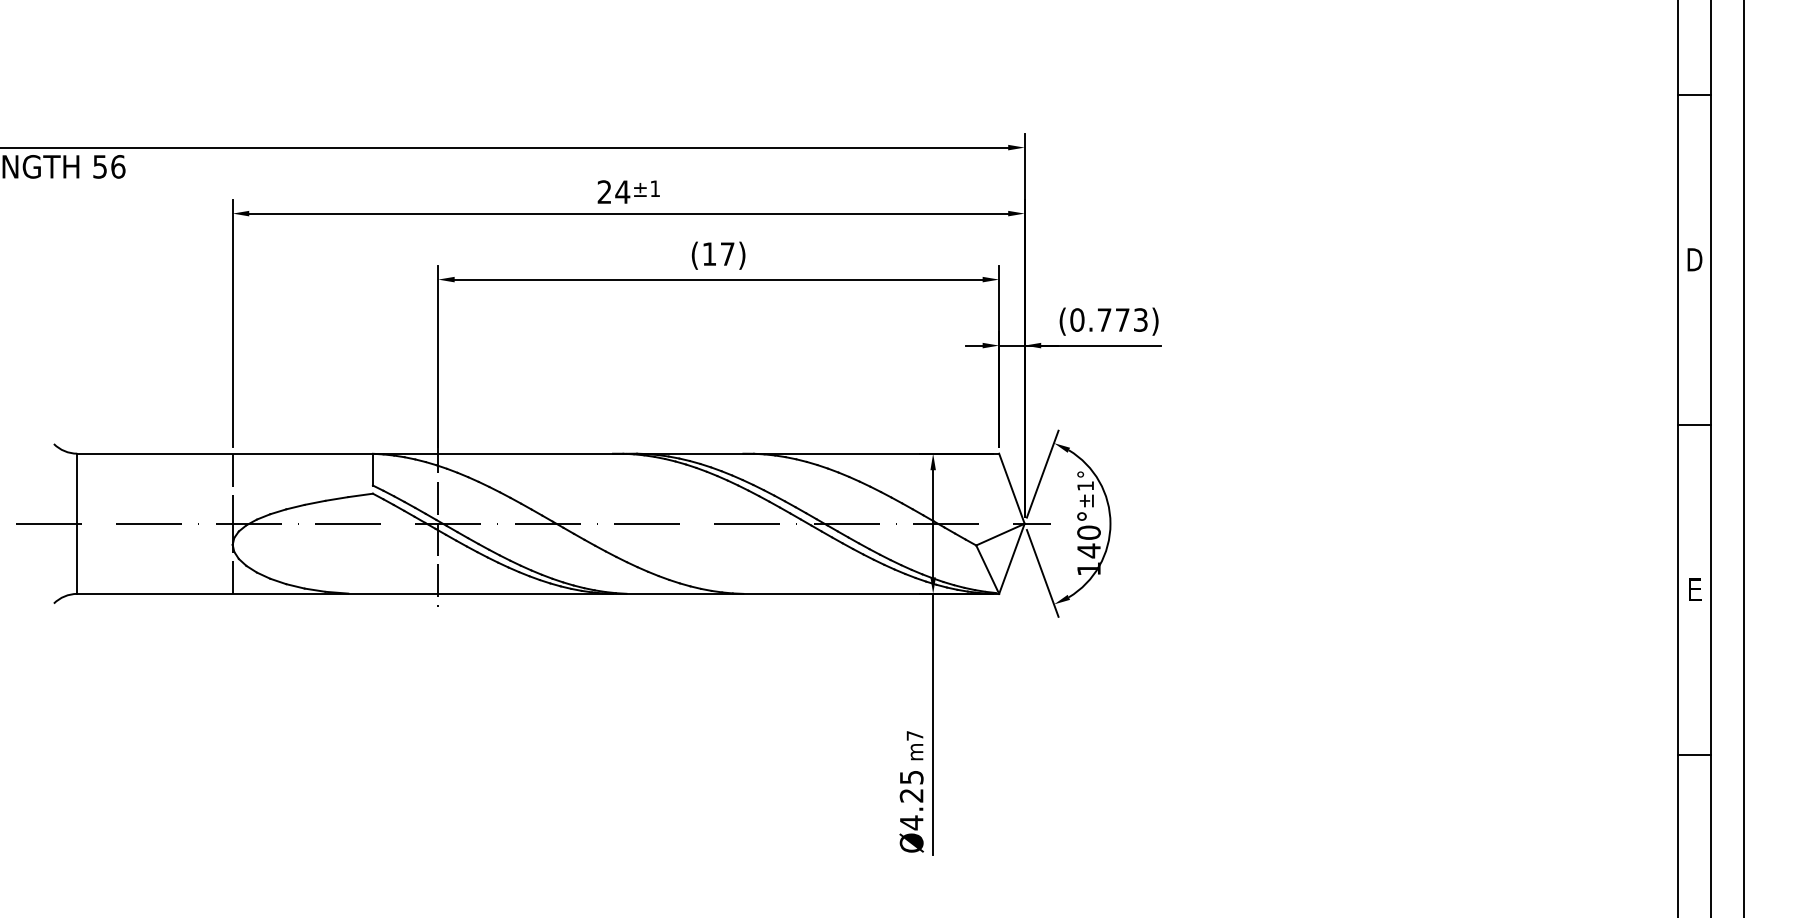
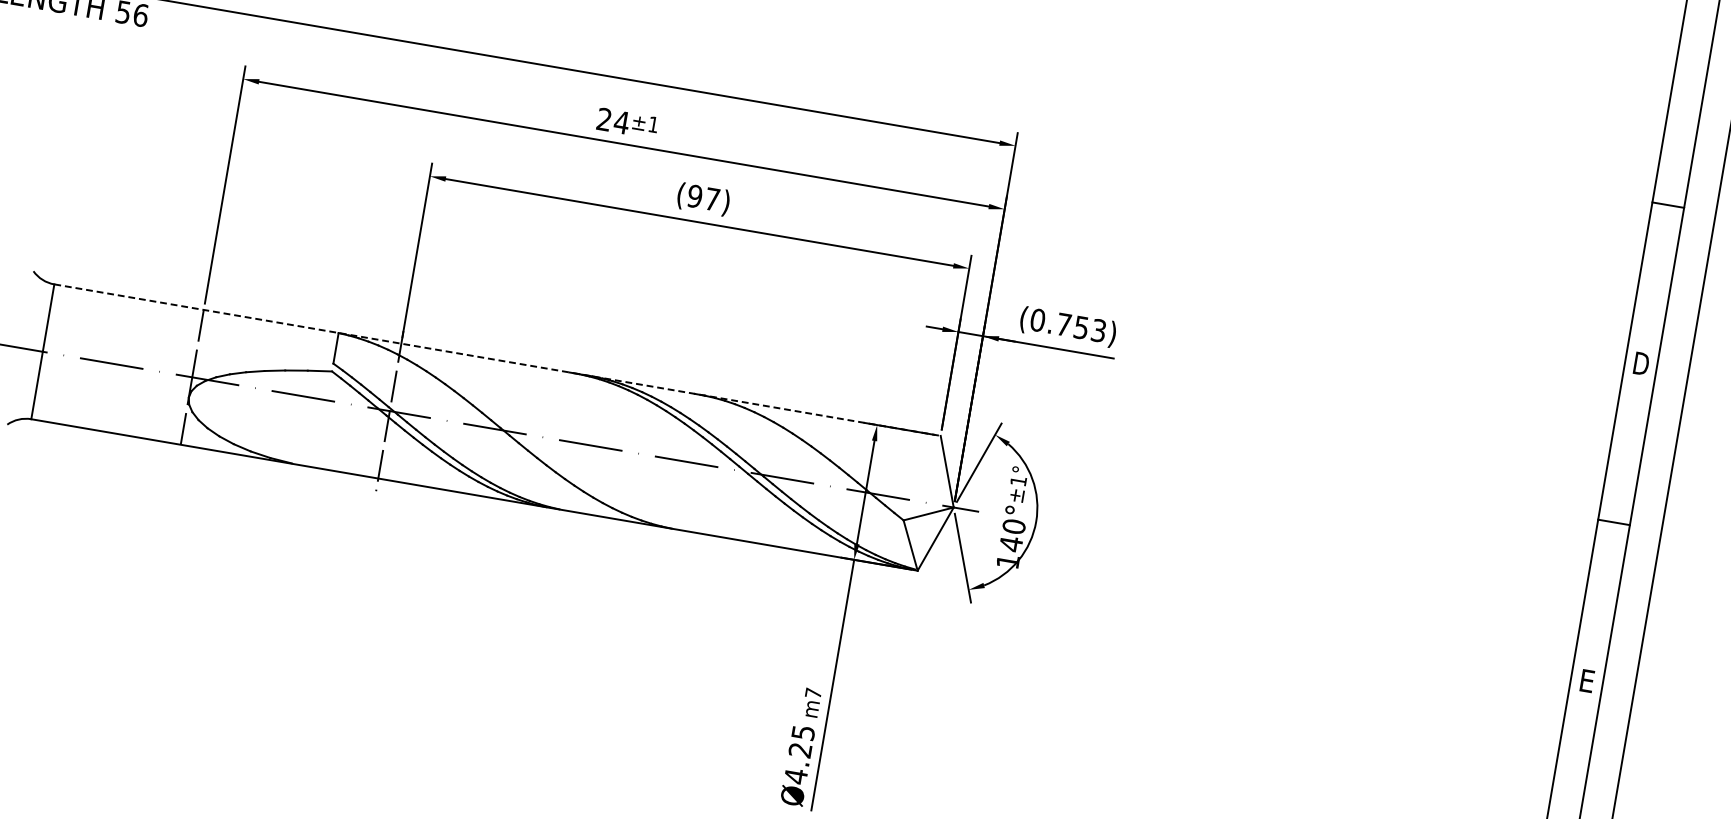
text: (709, 254) -> (694, 196), (17) -> (97)
text: (1122, 319) -> (1081, 327), (0.773) -> (0.753)
line: (538, 453) -> (497, 360), solid -> dashed

